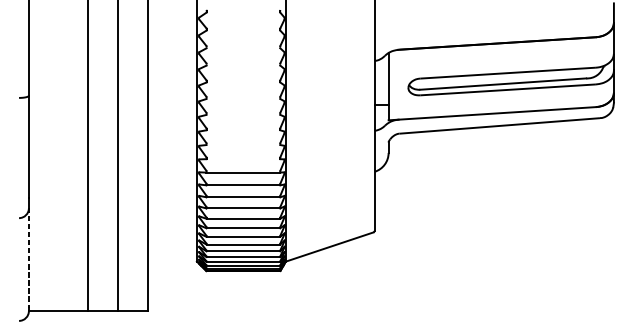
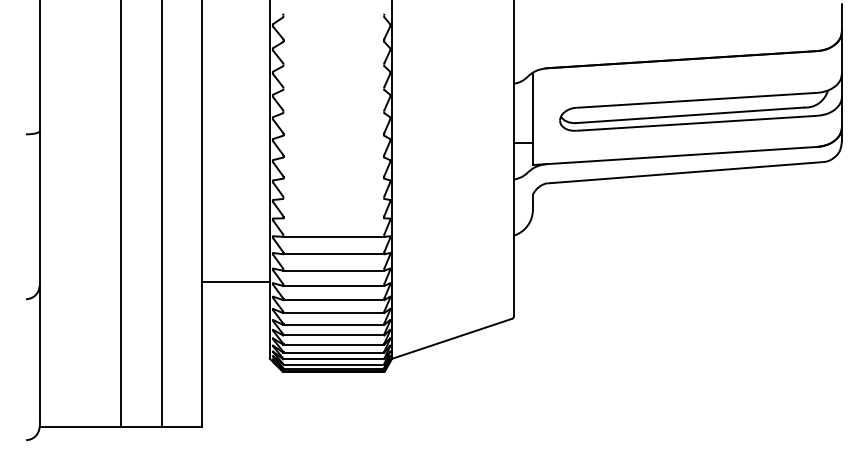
line: (172, 205) -> (236, 281), added
line: (28, 258) -> (39, 354), dashed -> solid

